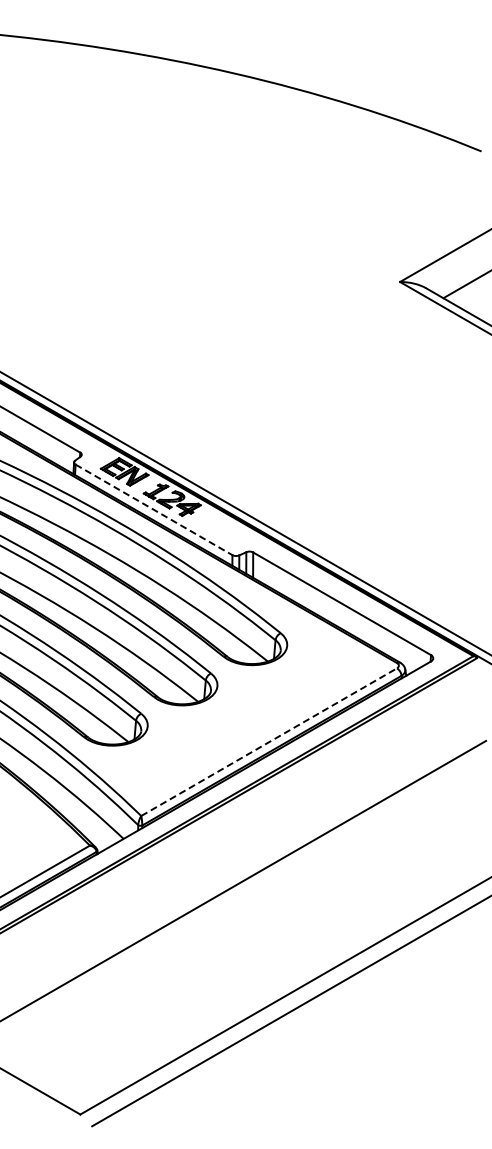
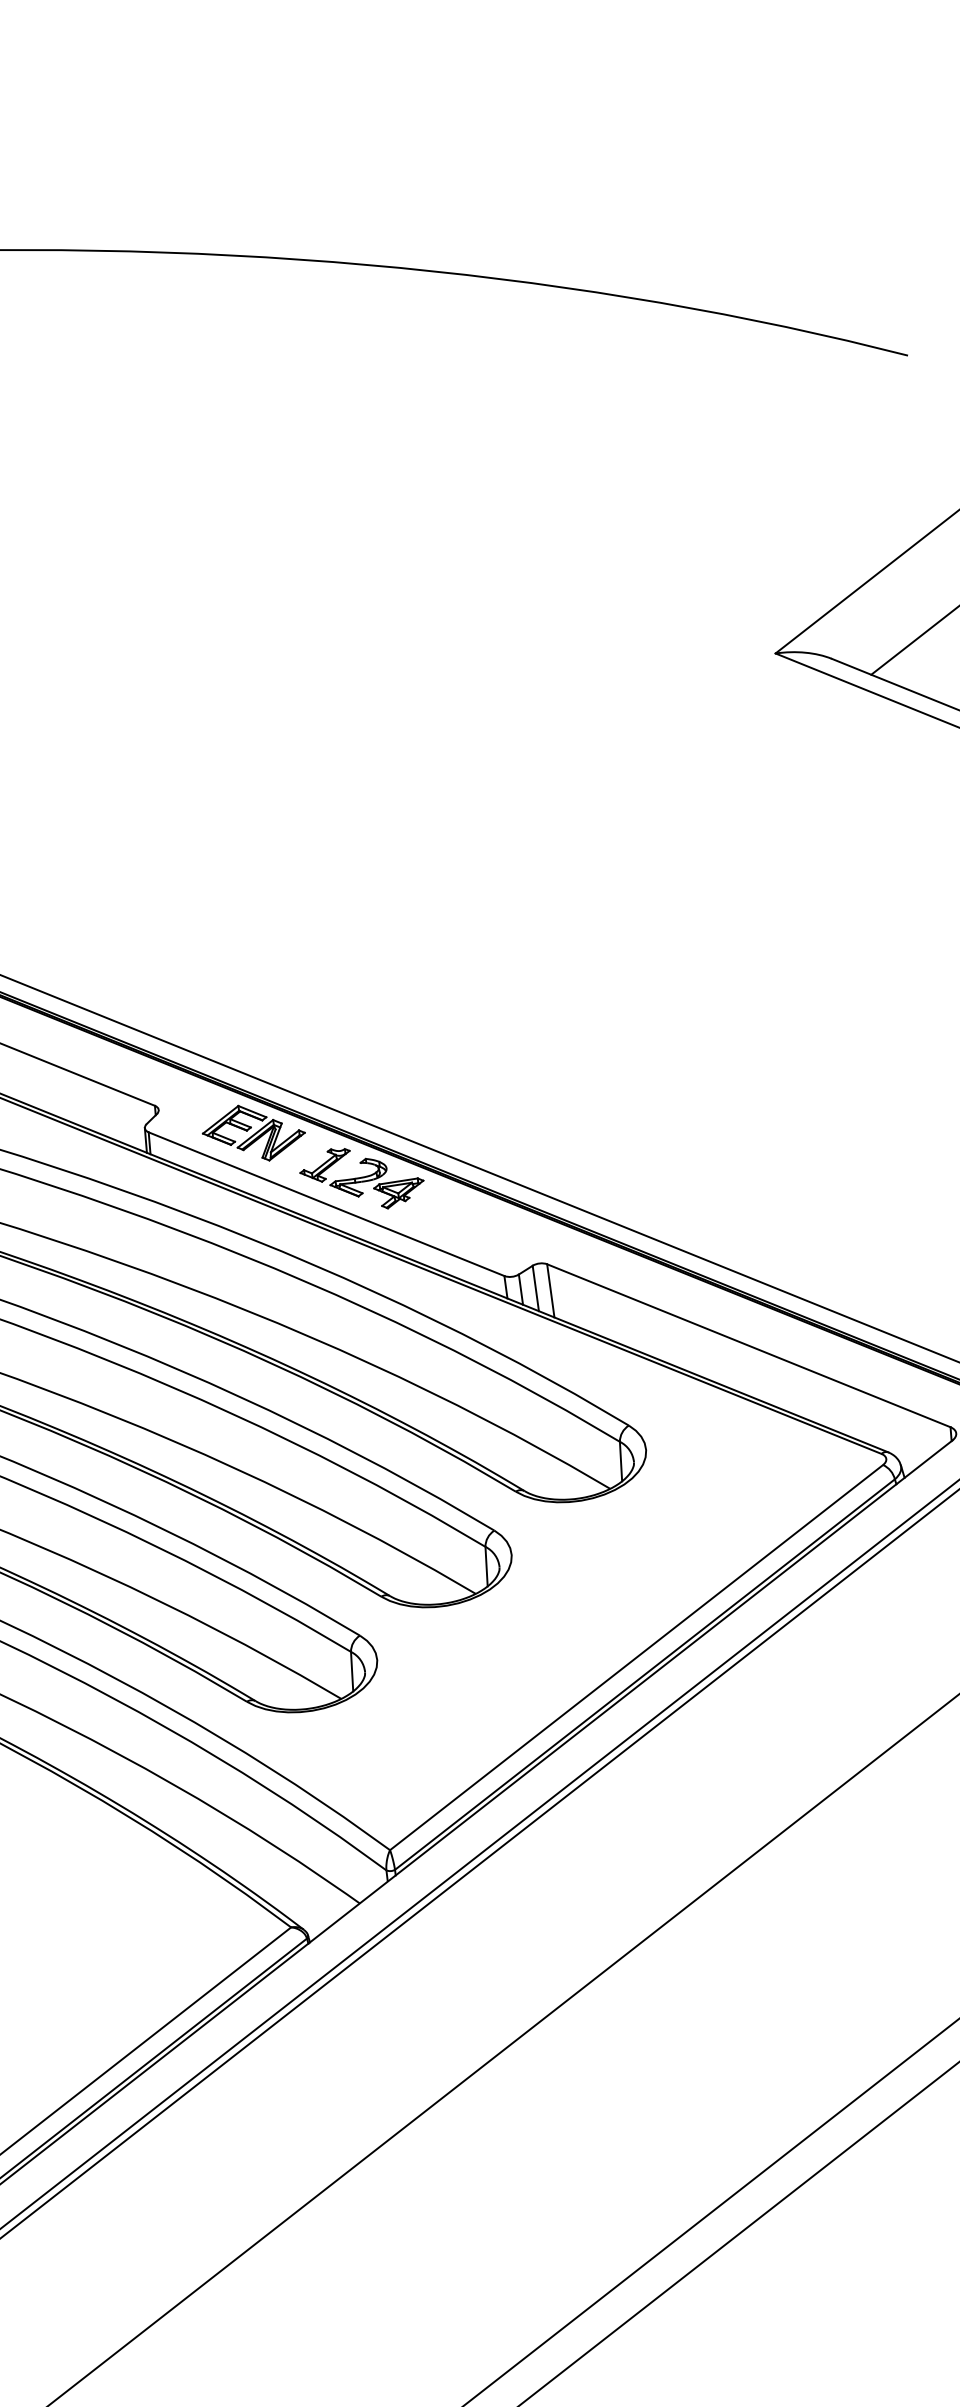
line: (154, 509) -> (327, 1203), dashed -> solid
line: (269, 742) -> (637, 1658), dashed -> solid

